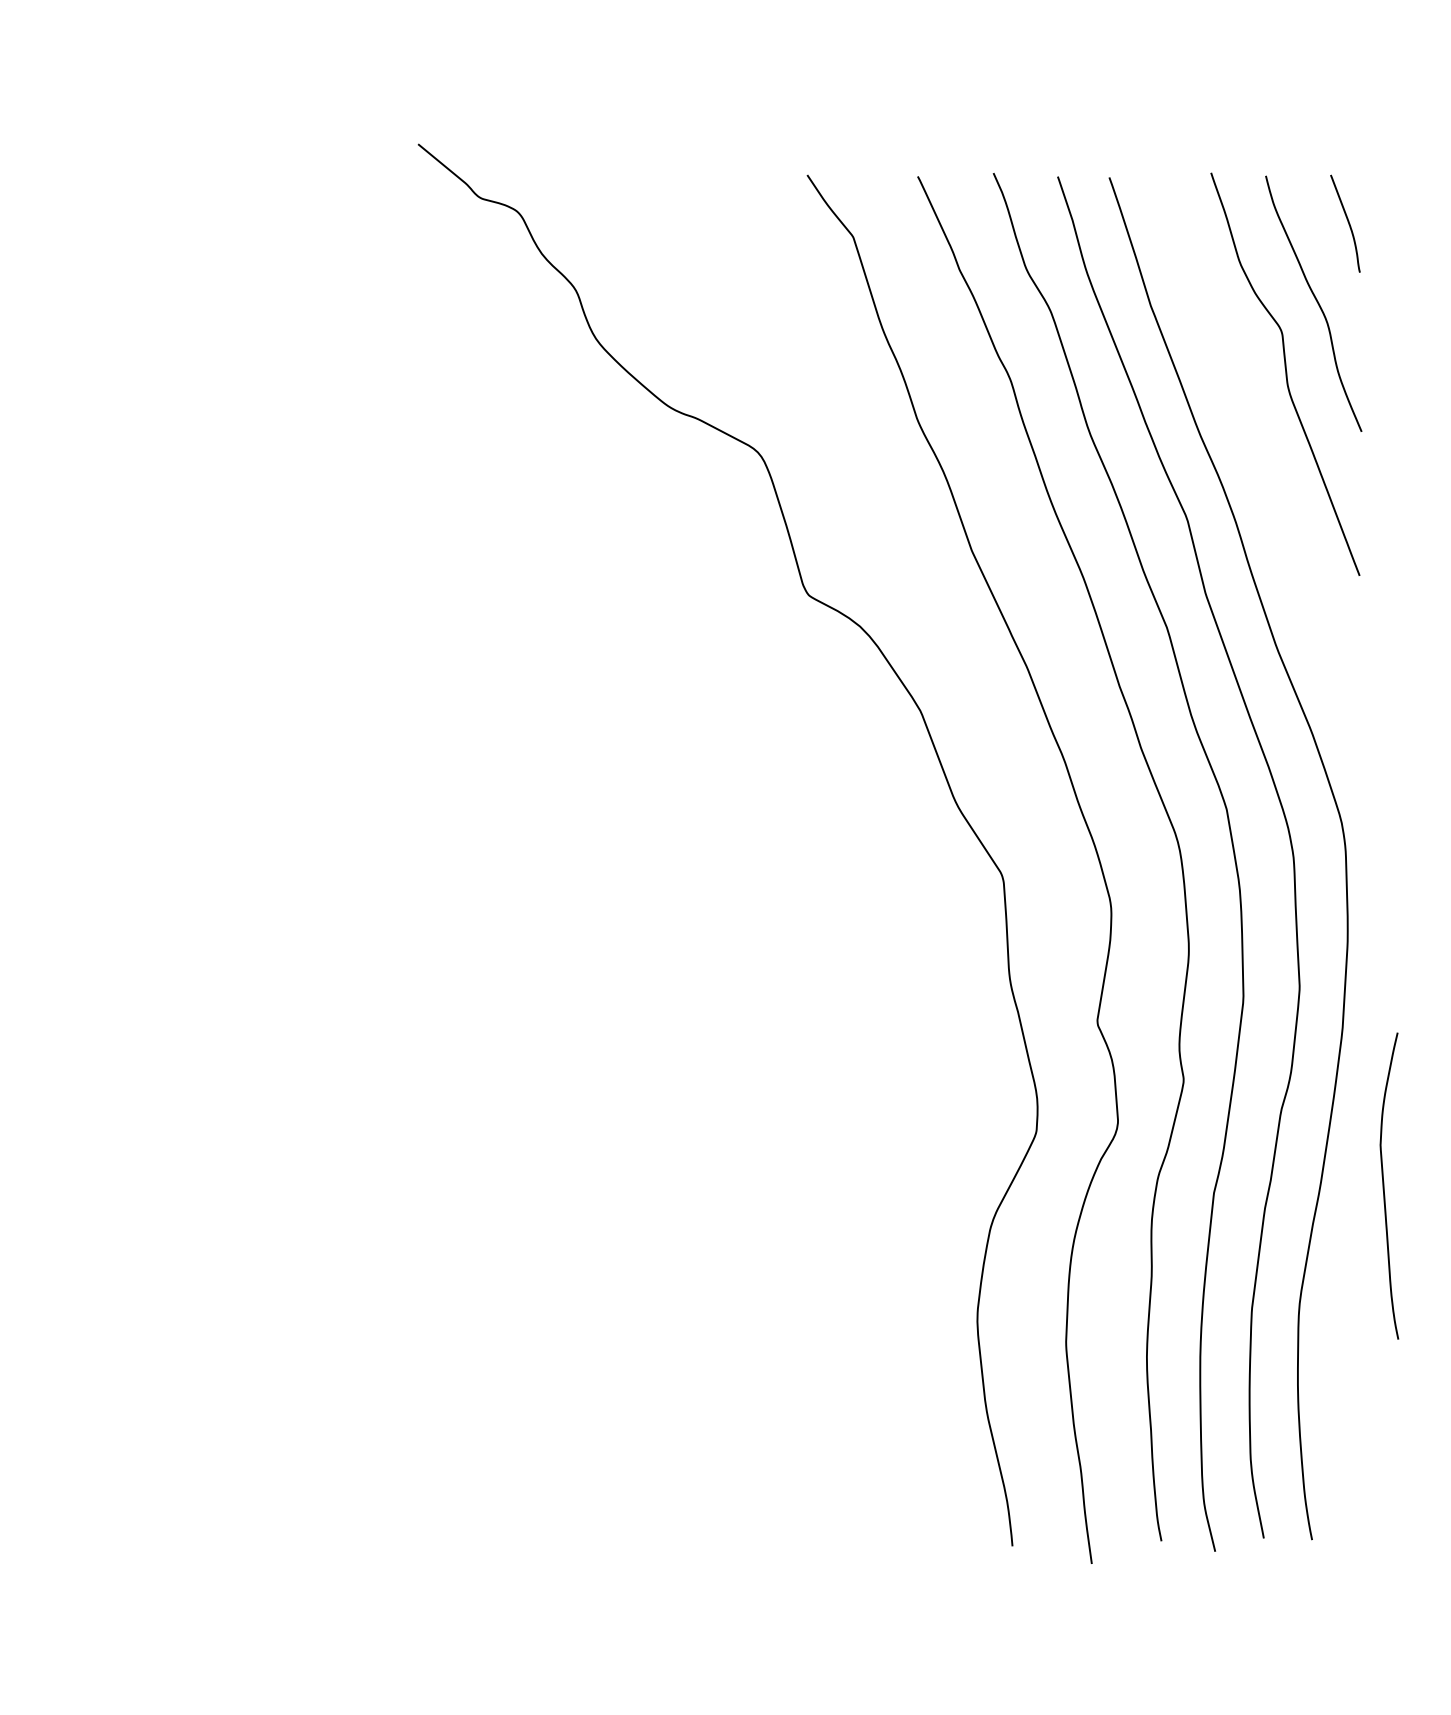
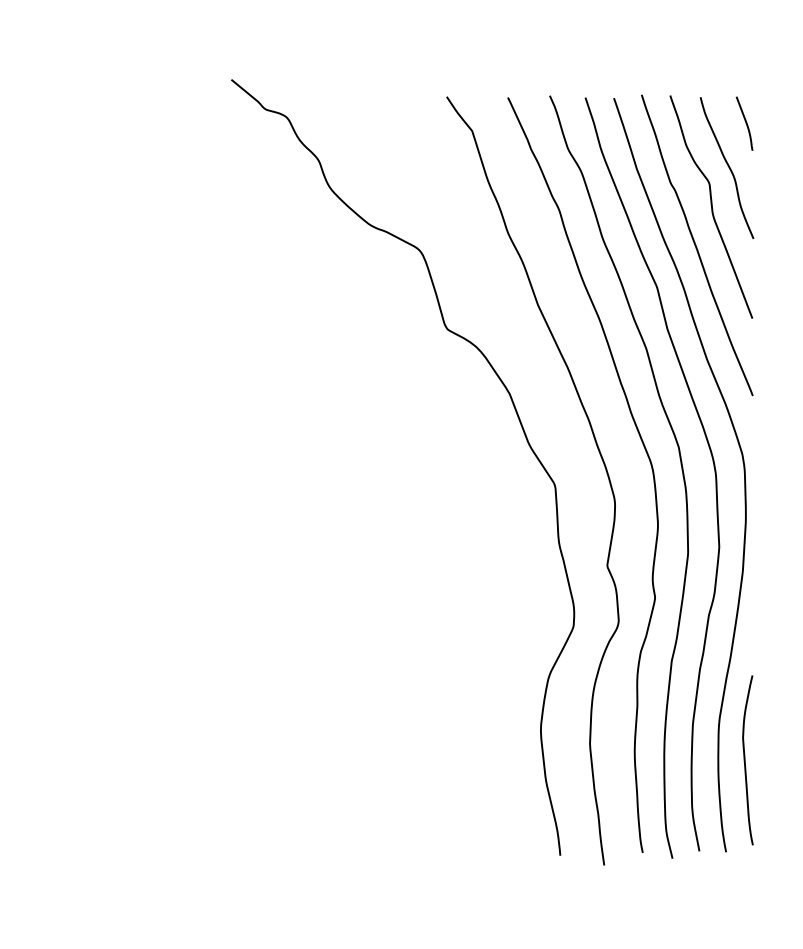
curve: (1258, 443) -> (696, 245), added
curve: (1384, 1186) -> (745, 760), moved

